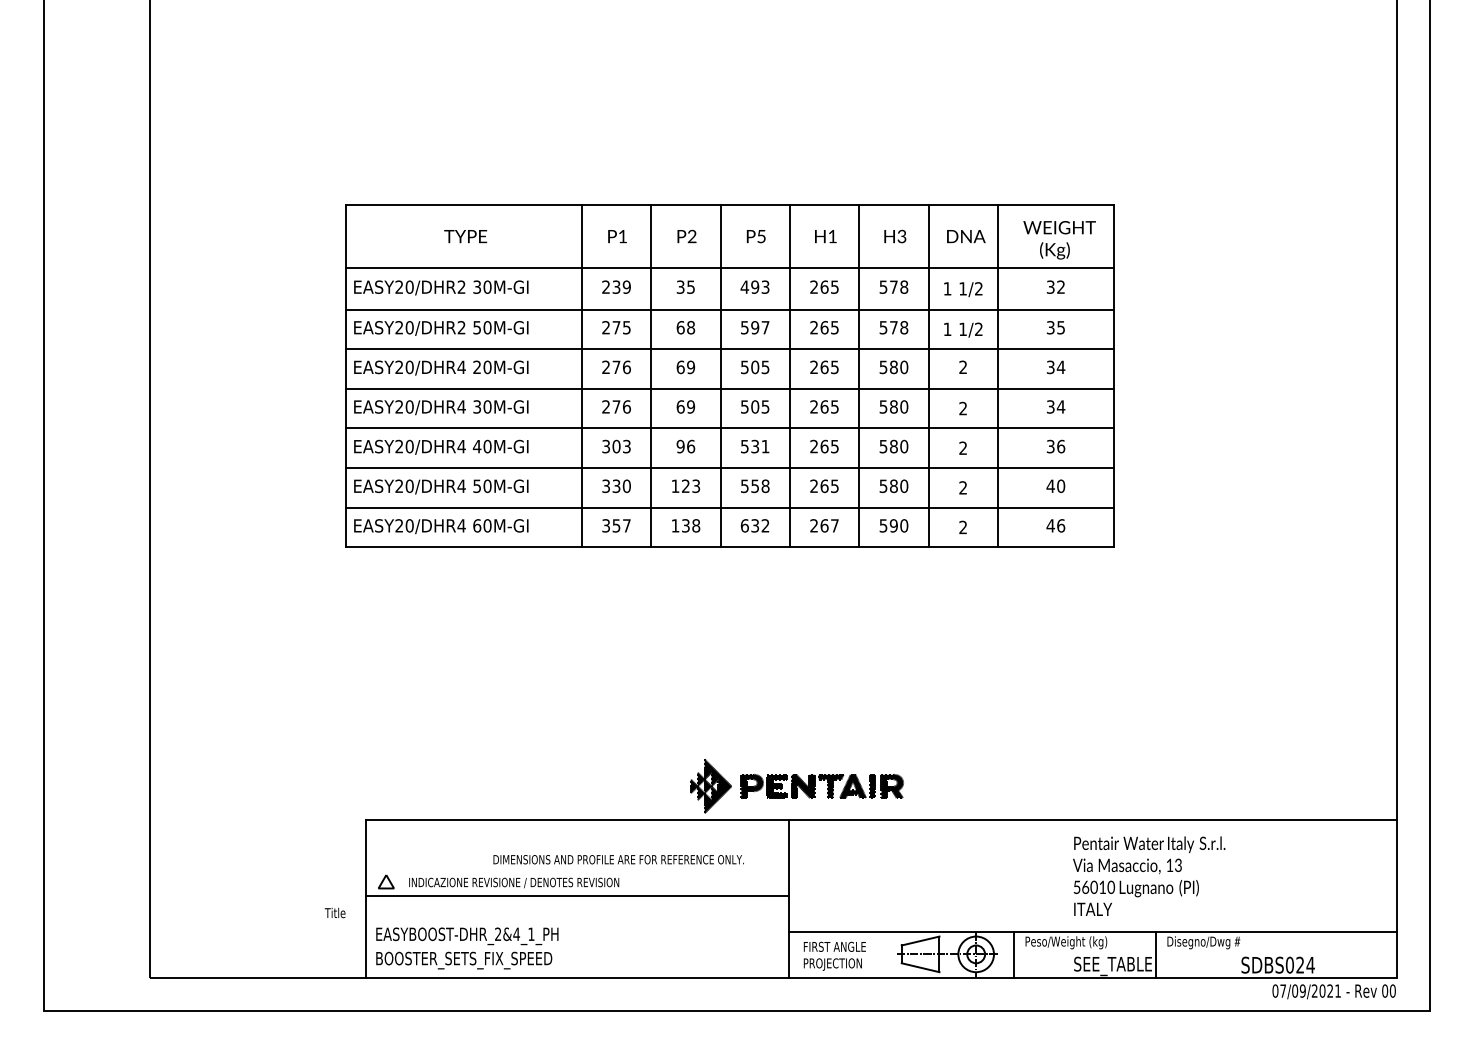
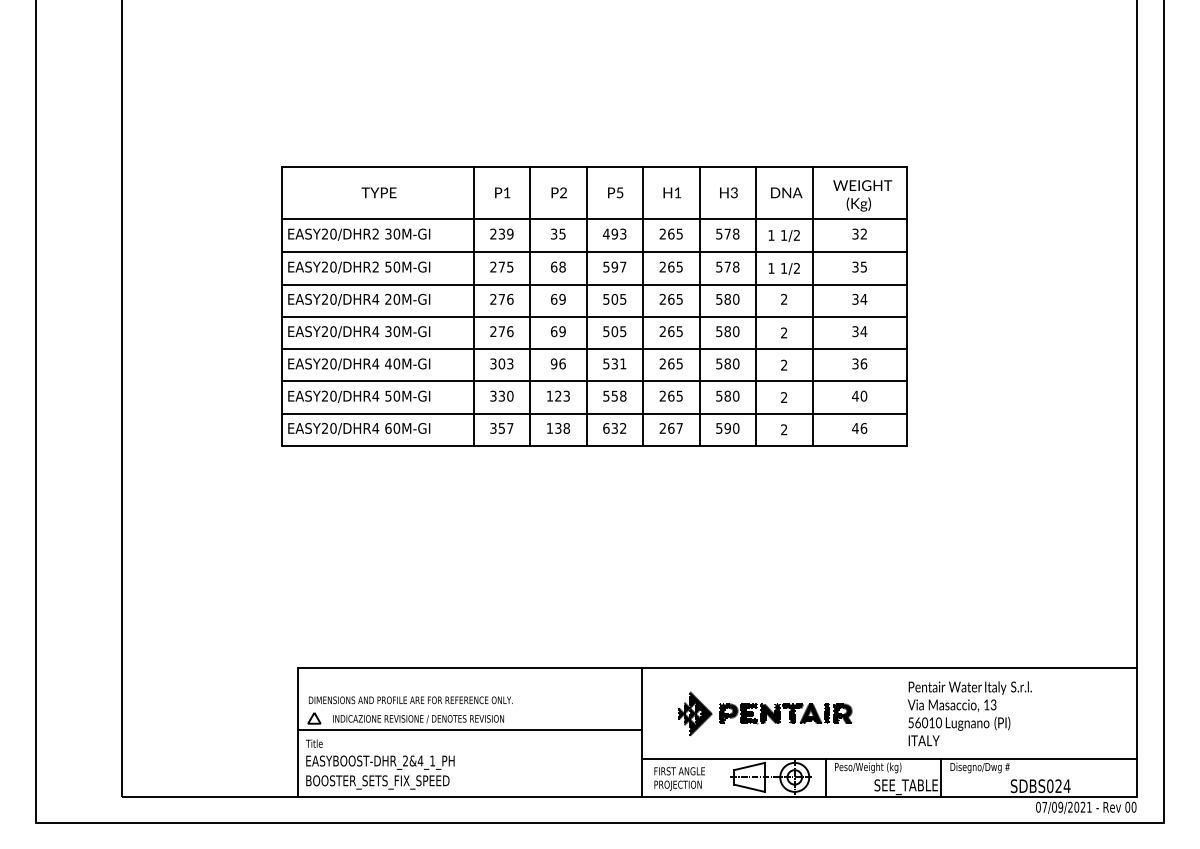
part: (796, 786) -> (764, 713), moved
text: (618, 859) -> (410, 700), moved
text: (1149, 875) -> (970, 713), moved
text: (334, 912) -> (313, 743), moved

